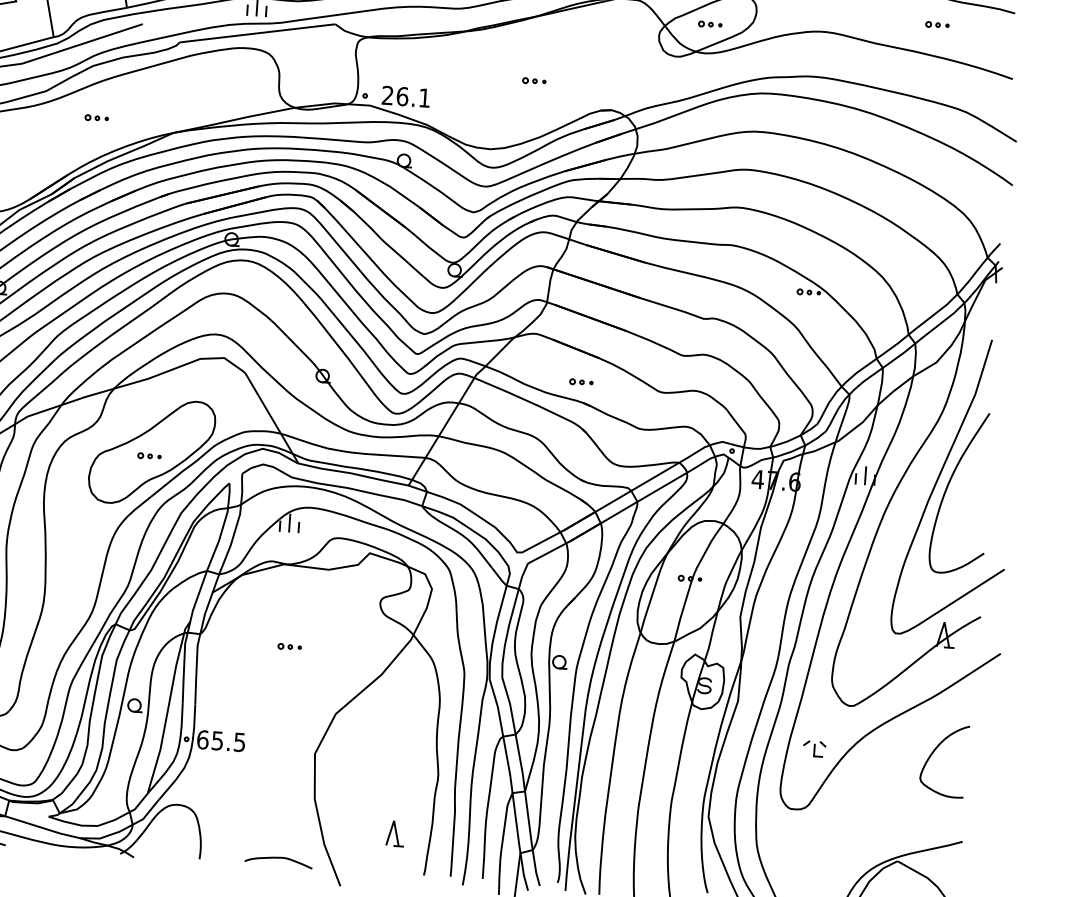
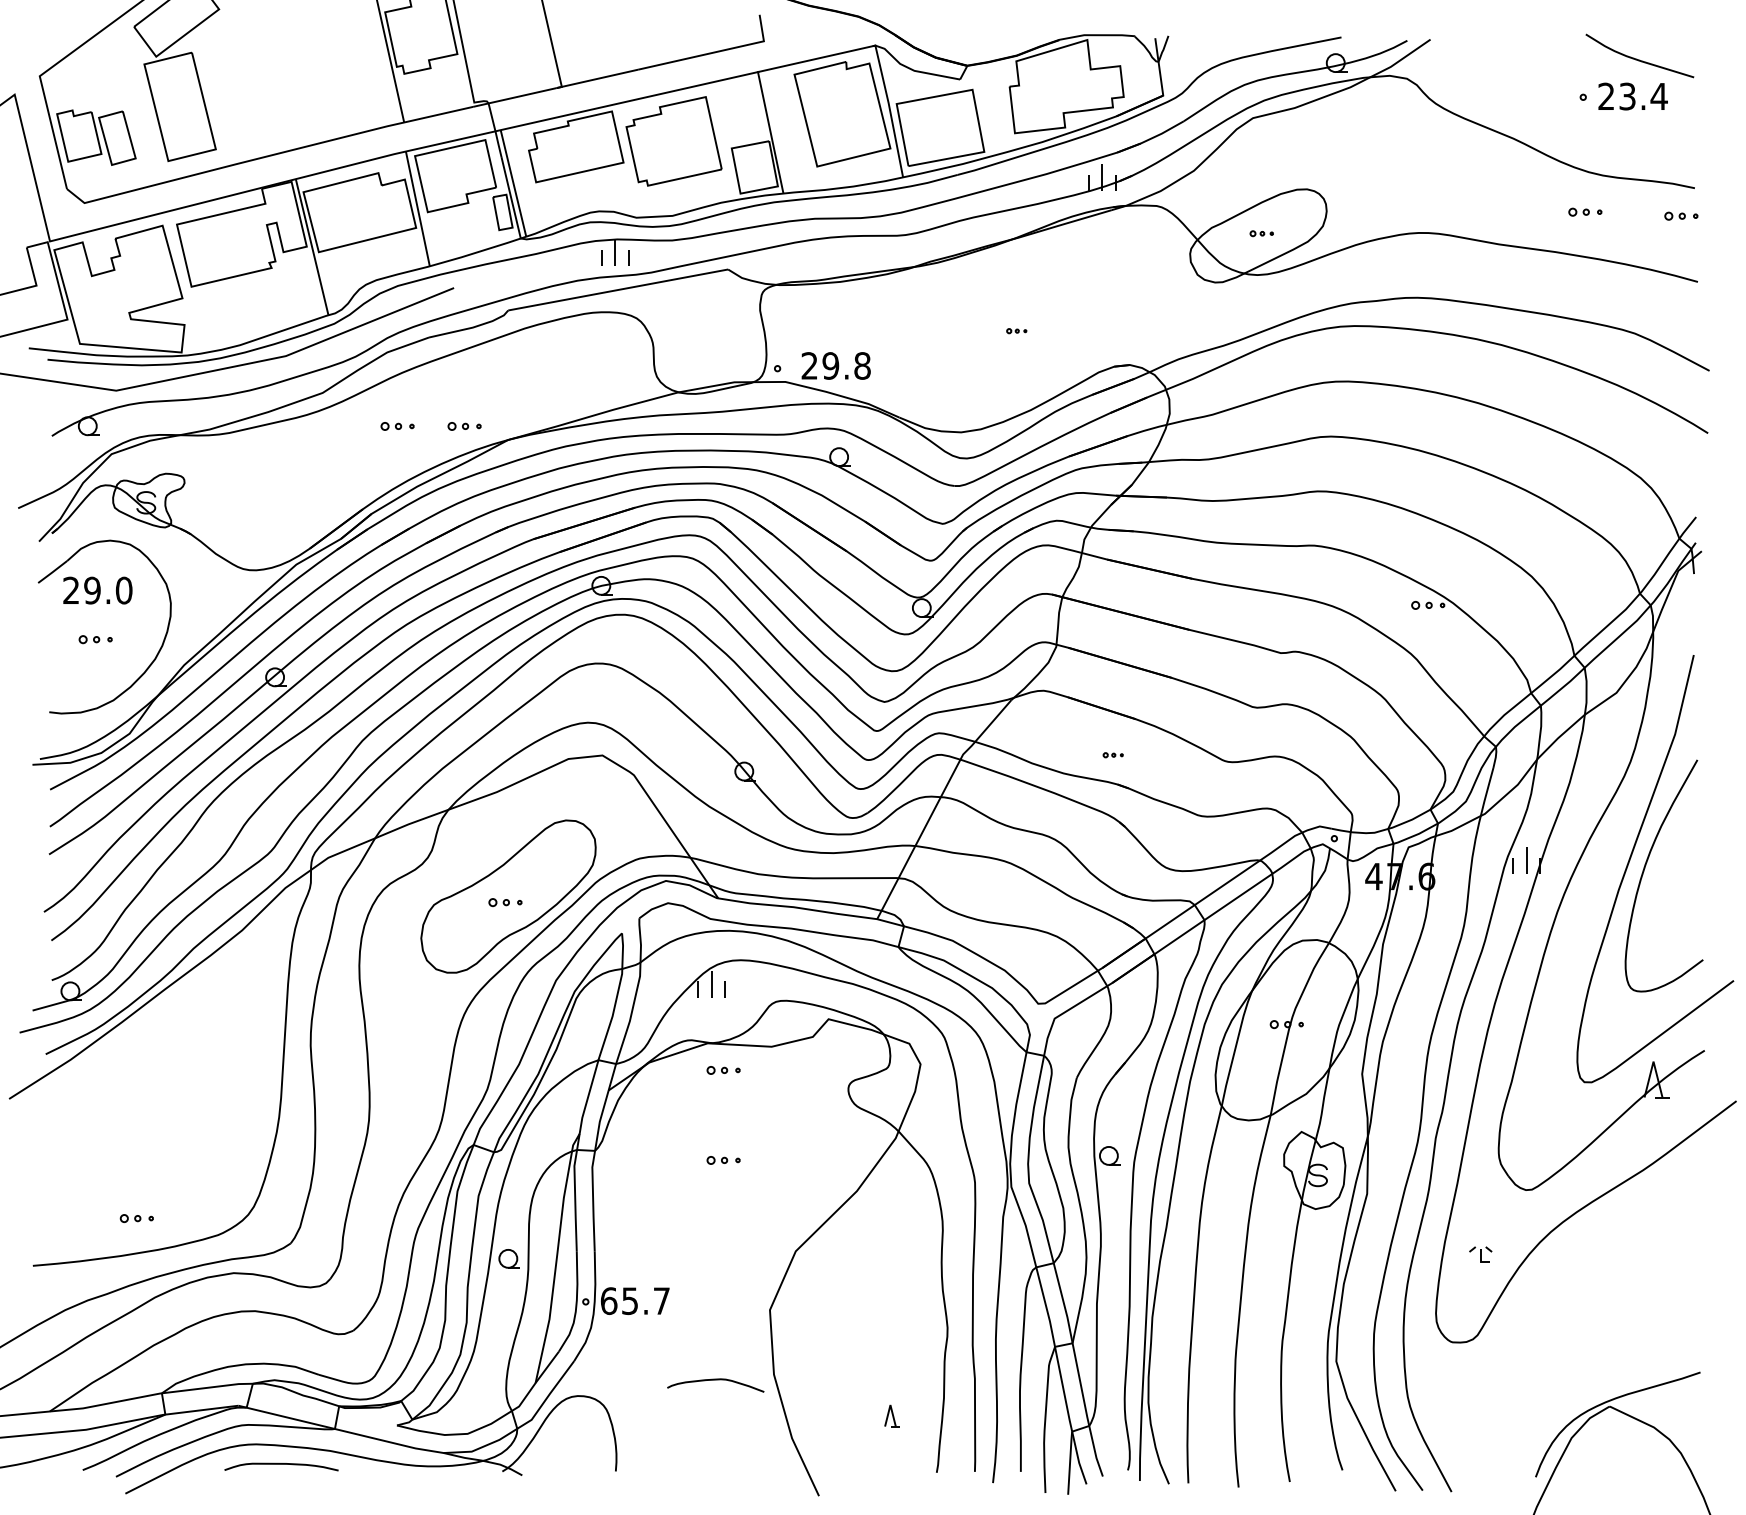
part: (709, 24) -> (1261, 233), size x0.7
part: (1004, 31) -> (1681, 215), added
part: (534, 80) -> (1016, 330), size x0.6
text: (413, 97) -> (846, 365), 26.1 -> 29.8
part: (143, 121) -> (464, 426), added
part: (581, 381) -> (1113, 754), size x0.6
part: (293, 584) -> (723, 1070), added
text: (239, 742) -> (661, 1301), 65.5 -> 65.7
part: (814, 748) -> (1480, 1254), size x0.7
curve: (932, 754) -> (1649, 1250), removed
part: (395, 833) -> (892, 1415), size x0.6
curve: (278, 858) -> (715, 1380), moved

